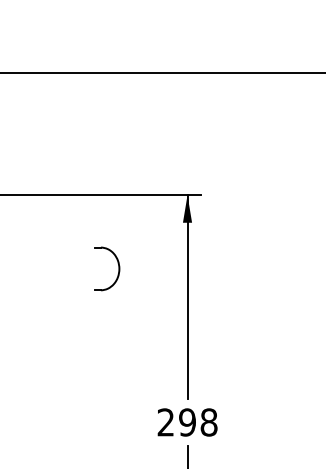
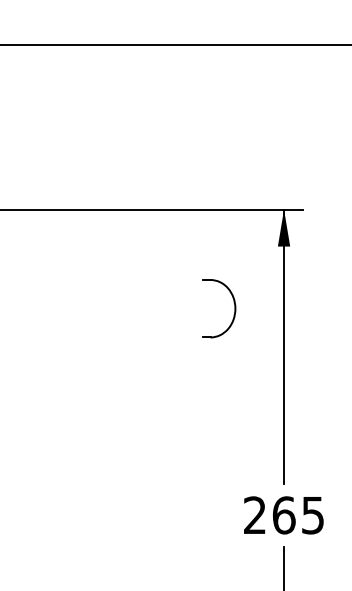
part: (118, 268) -> (234, 308), moved
text: (198, 422) -> (298, 515), 298 -> 265

